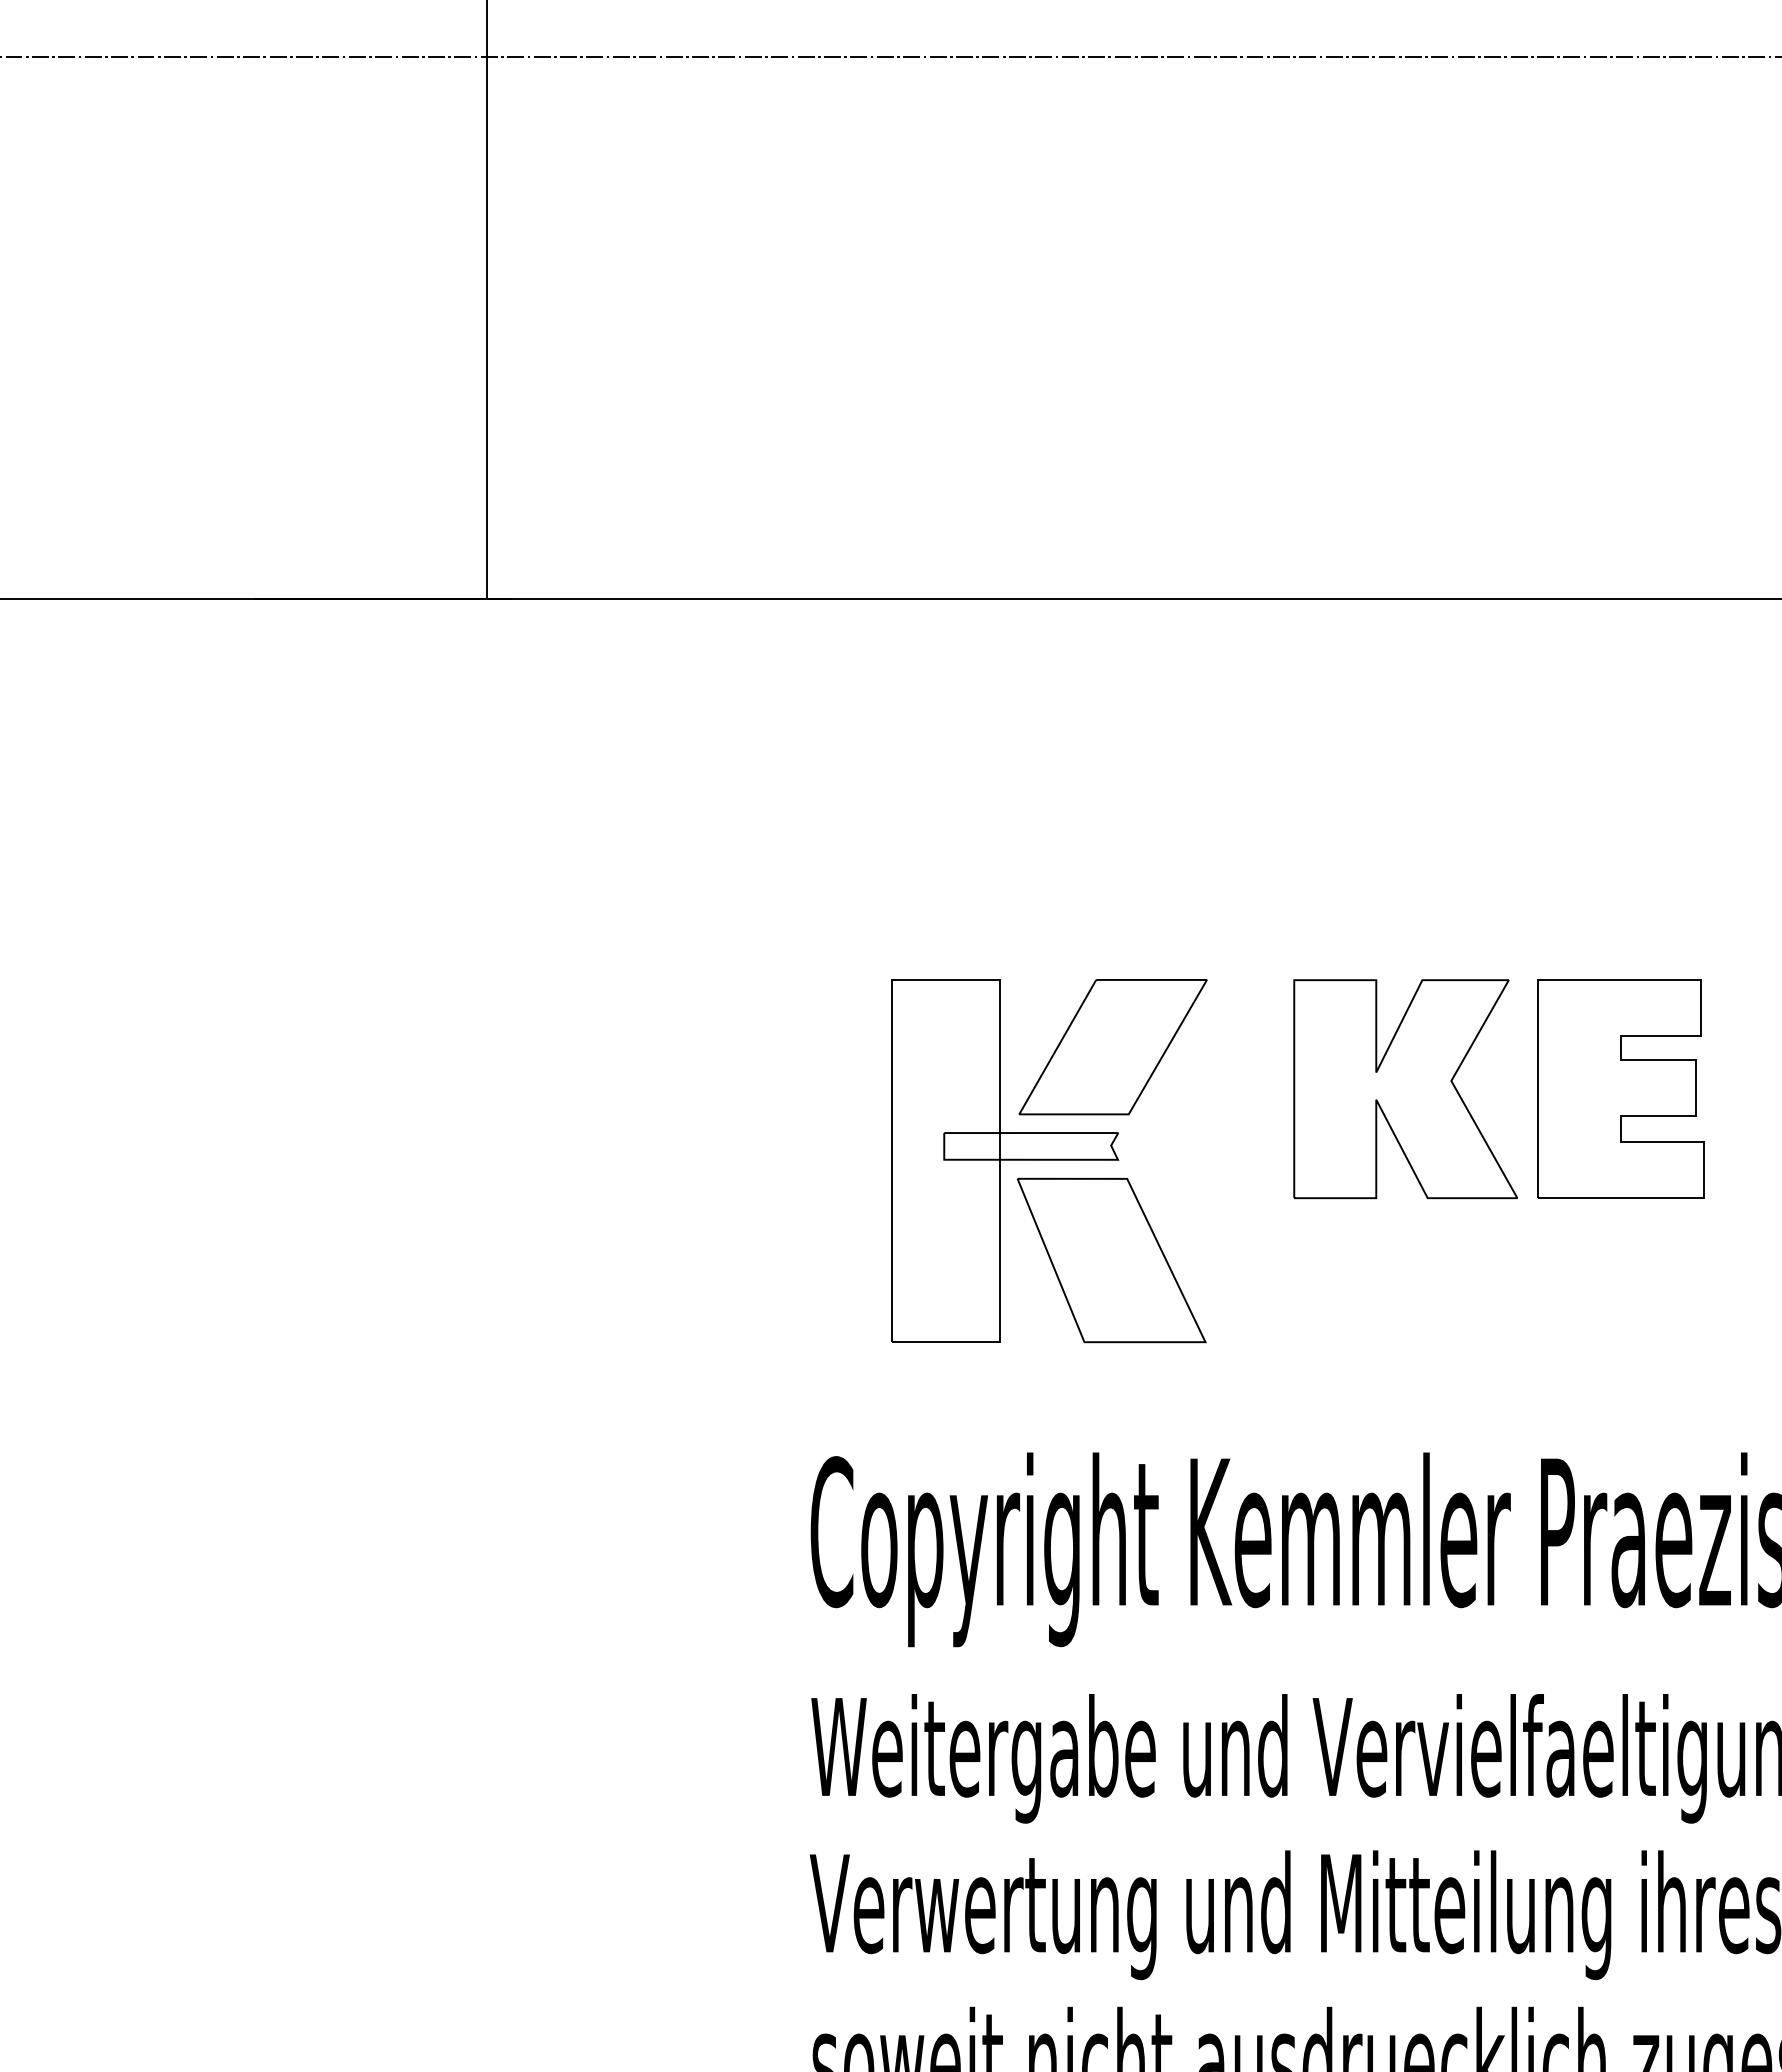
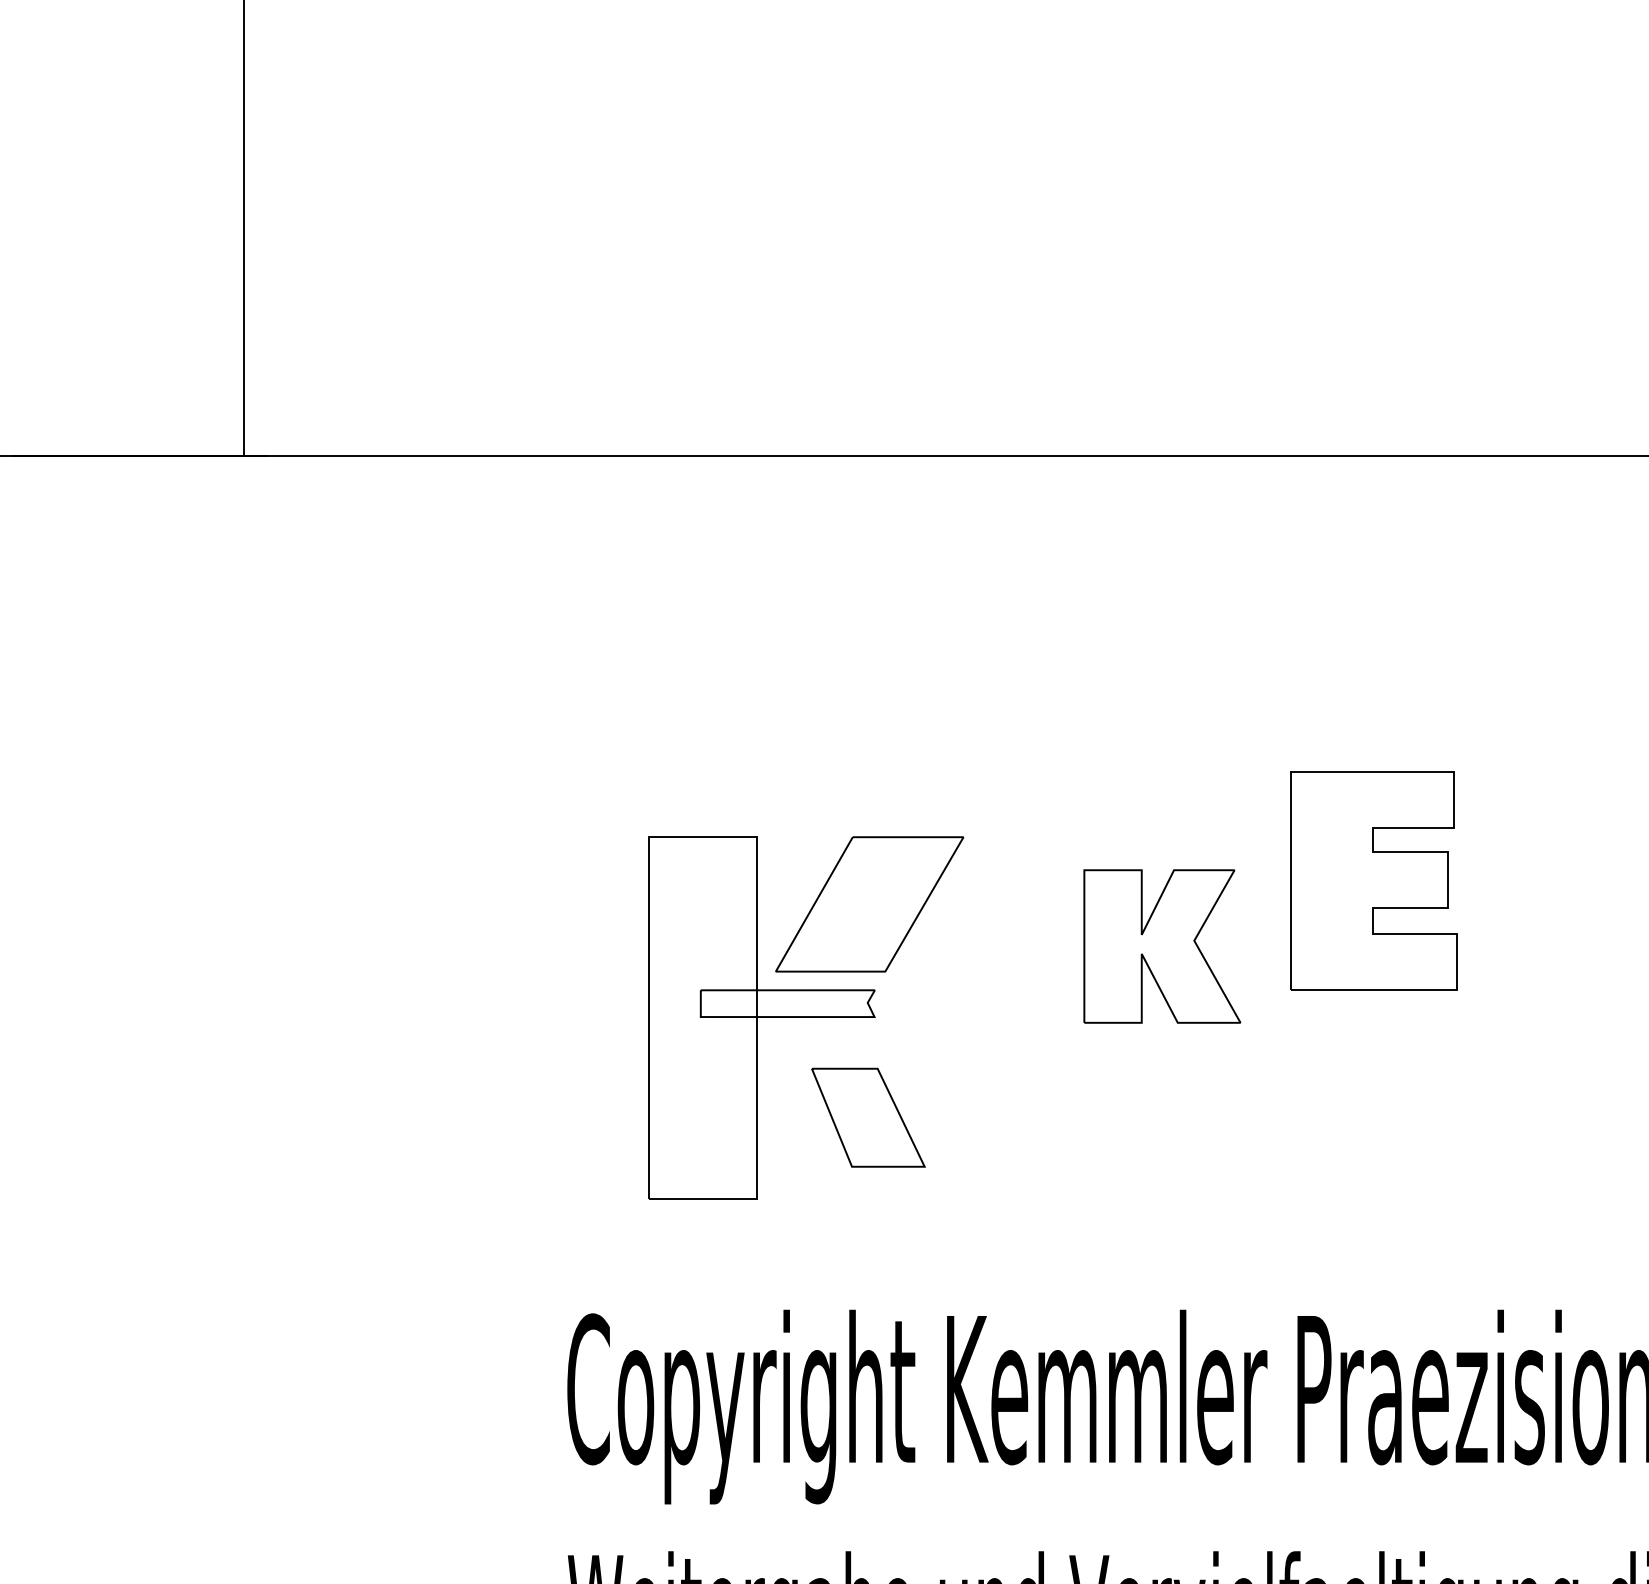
part: (1620, 1088) -> (1373, 880), moved
part: (1405, 1089) -> (1162, 946), size x0.7
part: (1111, 1260) -> (868, 1117), size x0.6

